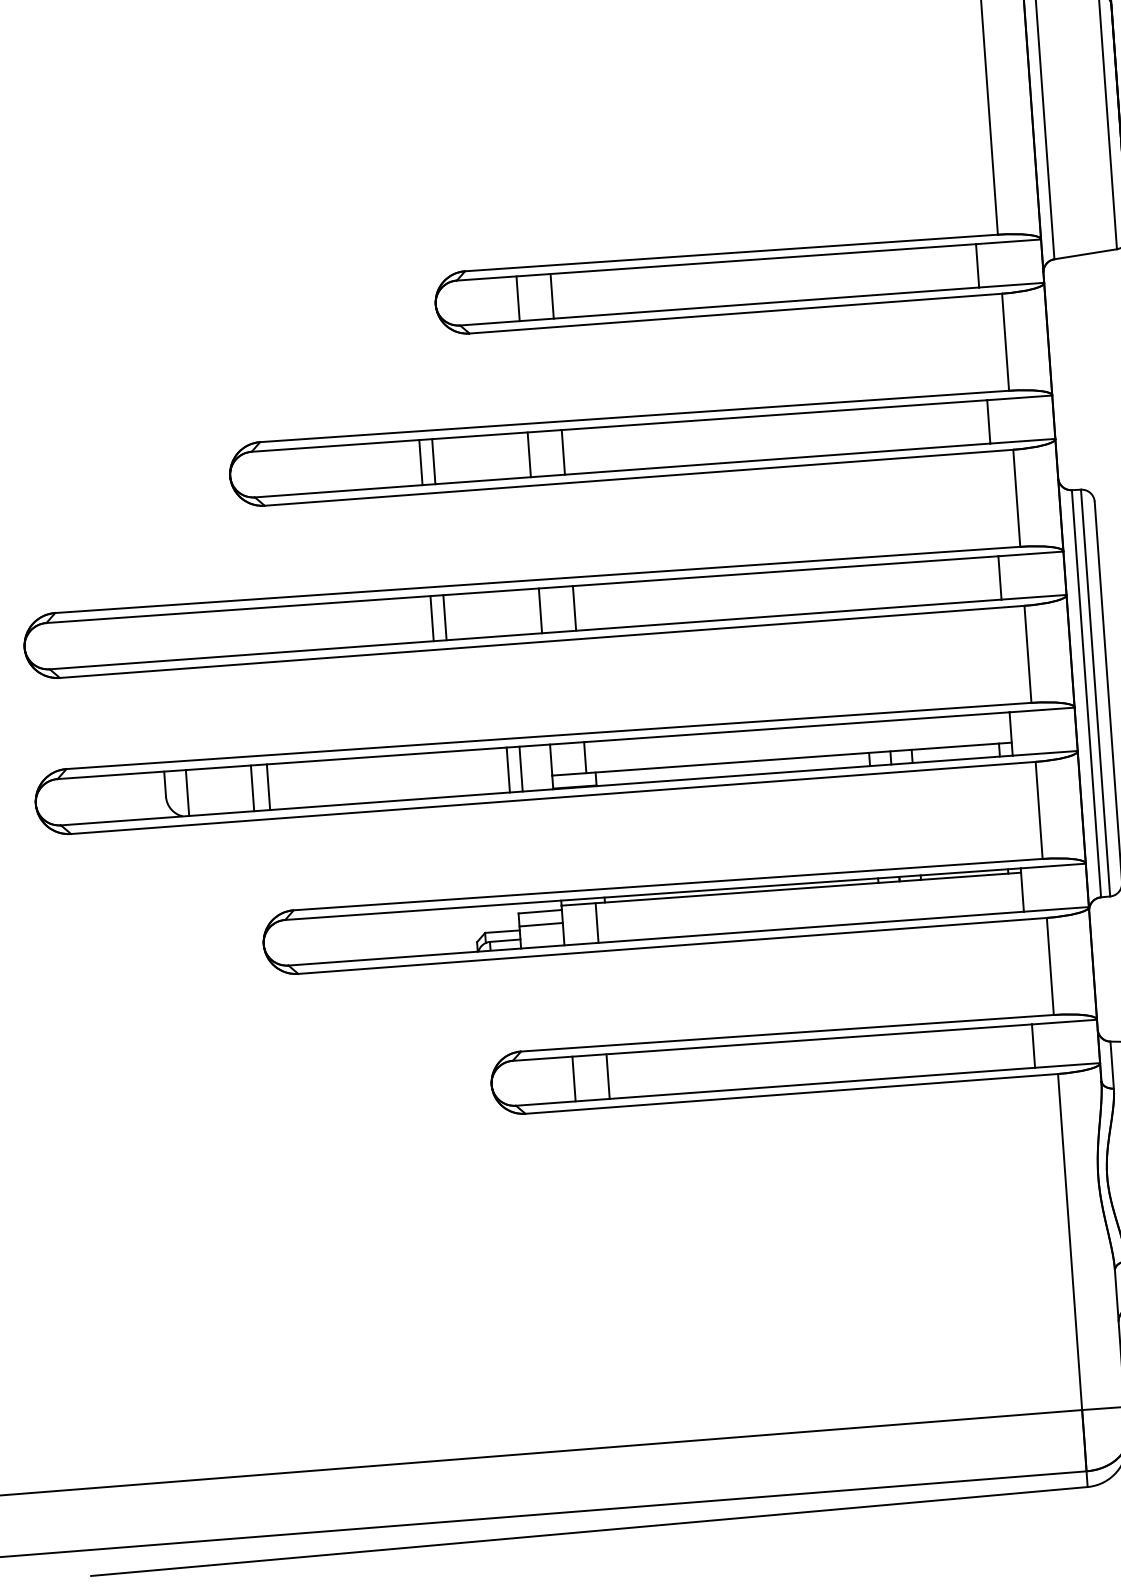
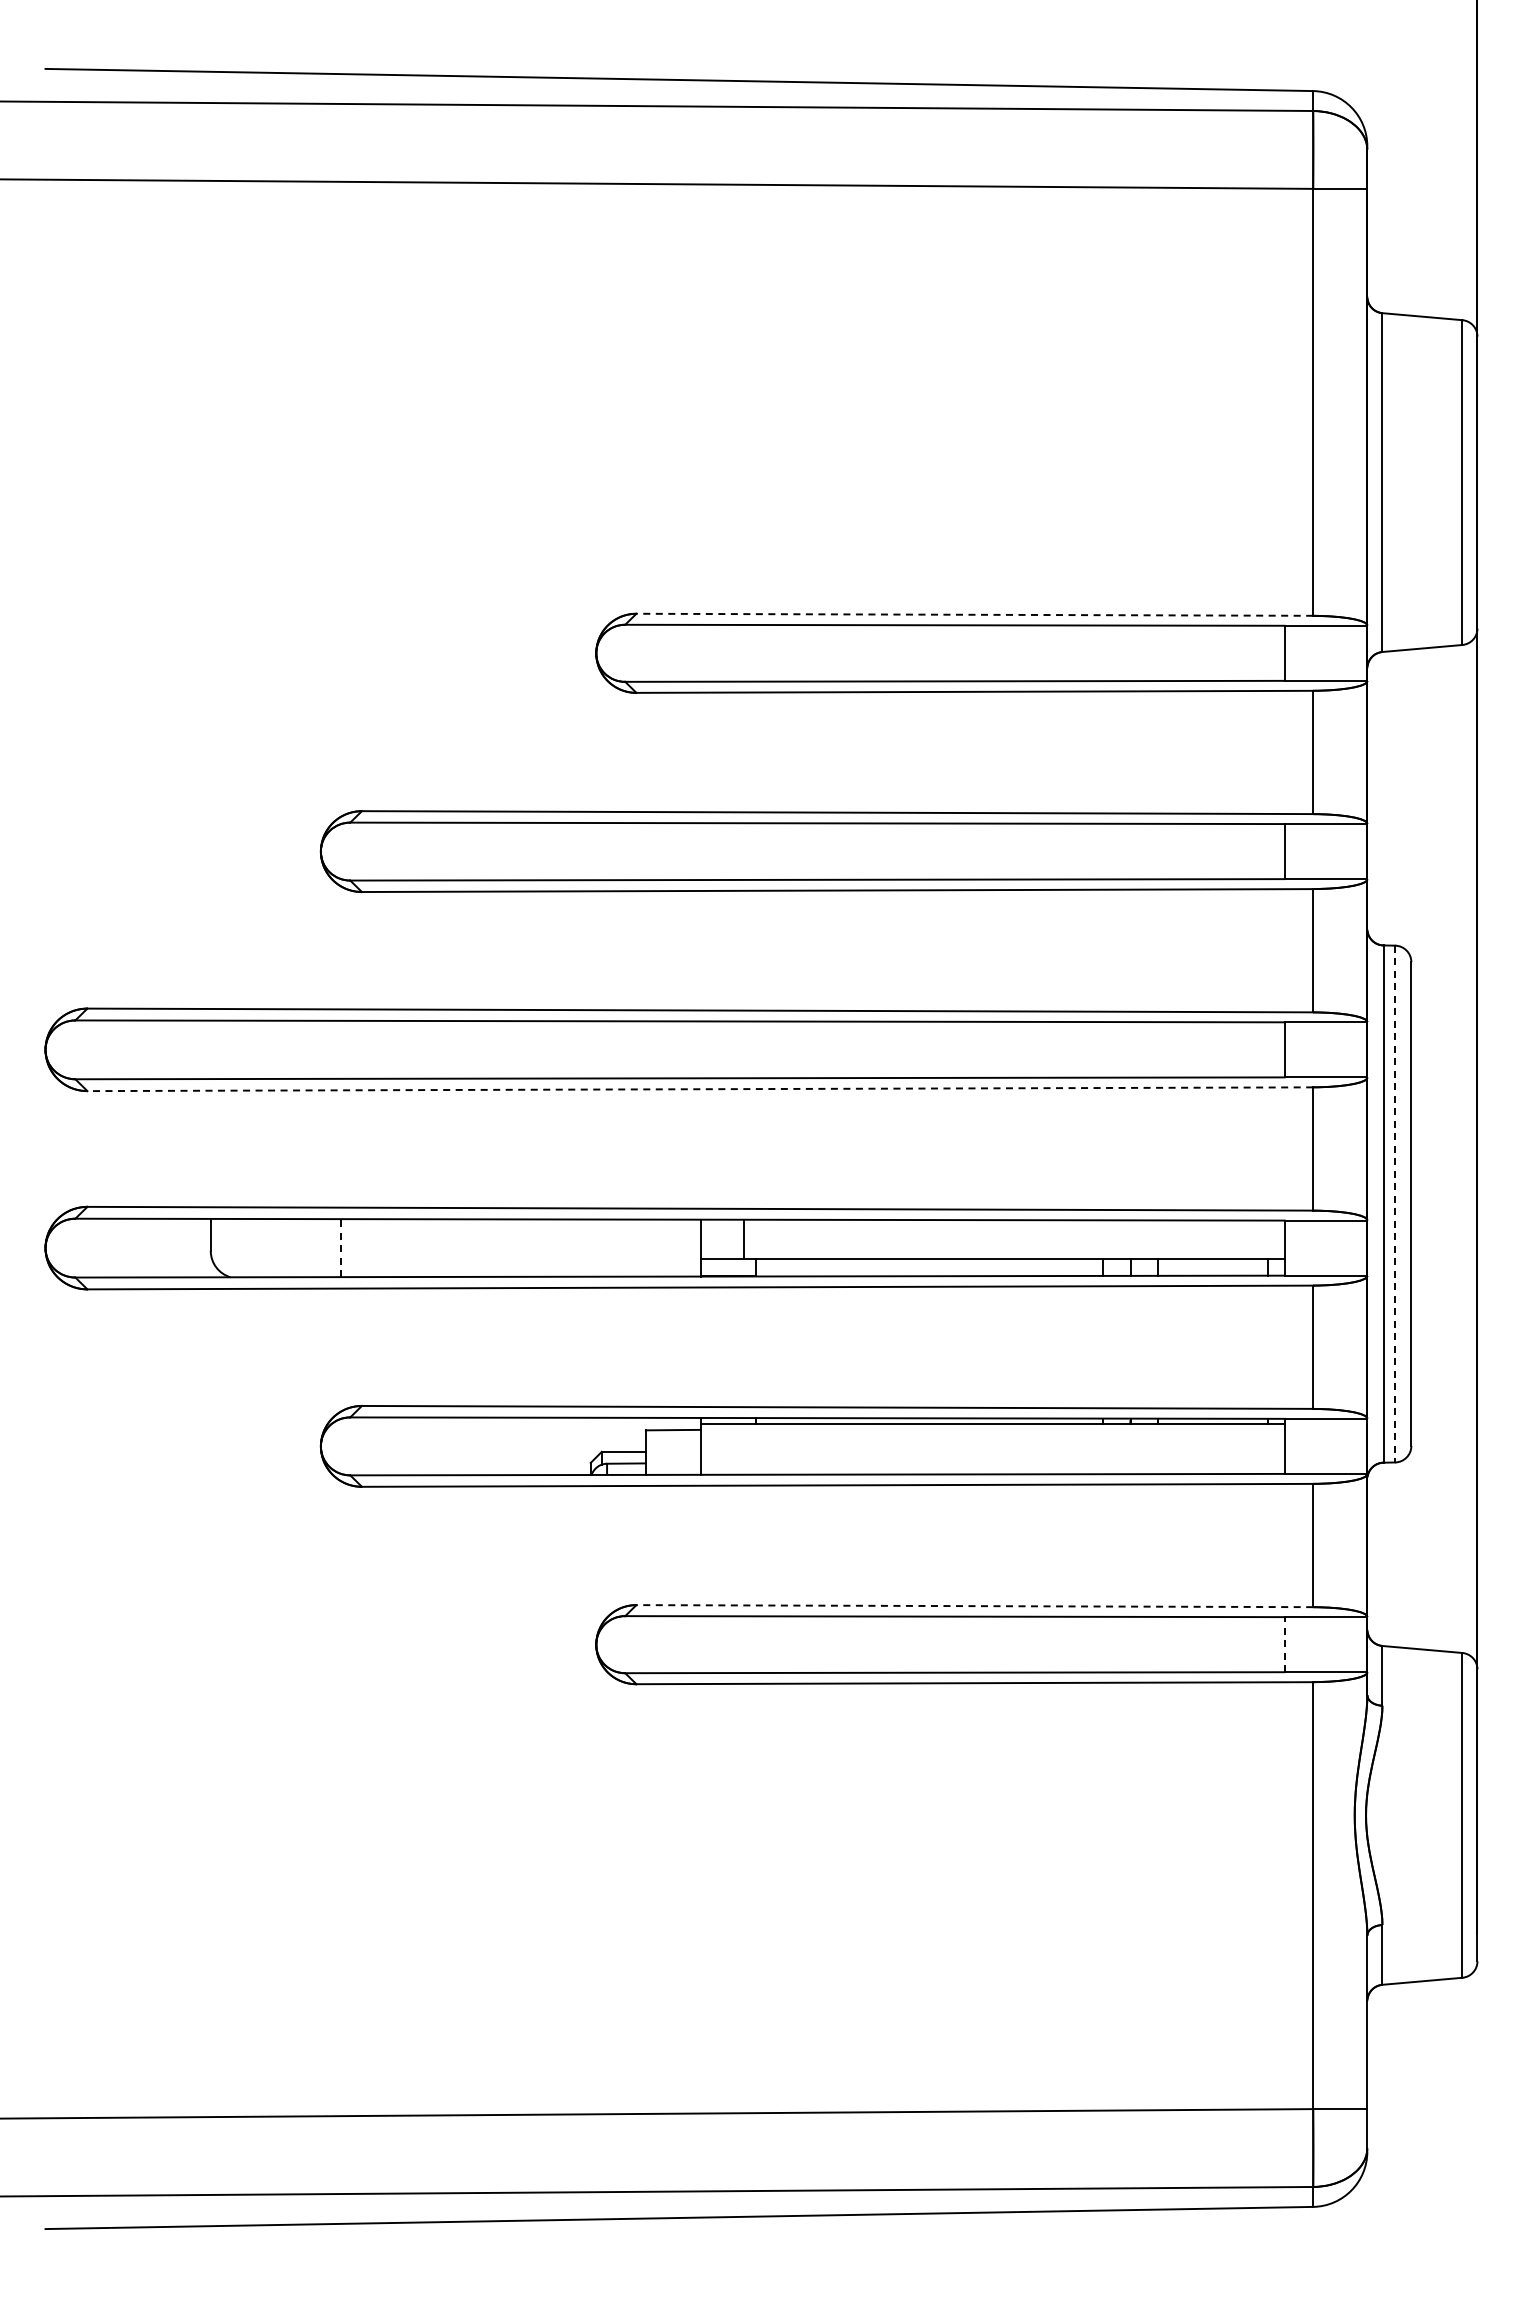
line: (731, 252) -> (974, 614), solid -> dashed
line: (552, 295) -> (744, 652), removed
line: (517, 298) -> (700, 652), removed
line: (563, 452) -> (744, 851), removed
line: (528, 454) -> (700, 851), removed
line: (433, 461) -> (579, 851), removed
line: (421, 462) -> (563, 851), removed
line: (574, 608) -> (744, 1049), removed
line: (540, 610) -> (700, 1049), removed
line: (444, 617) -> (579, 1049), removed
line: (432, 618) -> (563, 1049), removed
line: (542, 642) -> (700, 1089), solid -> dashed
line: (1095, 693) -> (1395, 1204), solid -> dashed
line: (521, 768) -> (662, 1247), removed
line: (508, 769) -> (645, 1247), removed
line: (268, 787) -> (341, 1248), solid -> dashed
line: (252, 788) -> (320, 1248), removed
line: (187, 792) -> (238, 1247), removed
line: (597, 922) -> (744, 1449), removed
line: (540, 924) -> (672, 1446), removed
line: (787, 1033) -> (974, 1606), solid -> dashed
line: (1033, 1045) -> (1284, 1644), solid -> dashed
line: (608, 1076) -> (744, 1644), removed
line: (573, 1078) -> (700, 1644), removed

